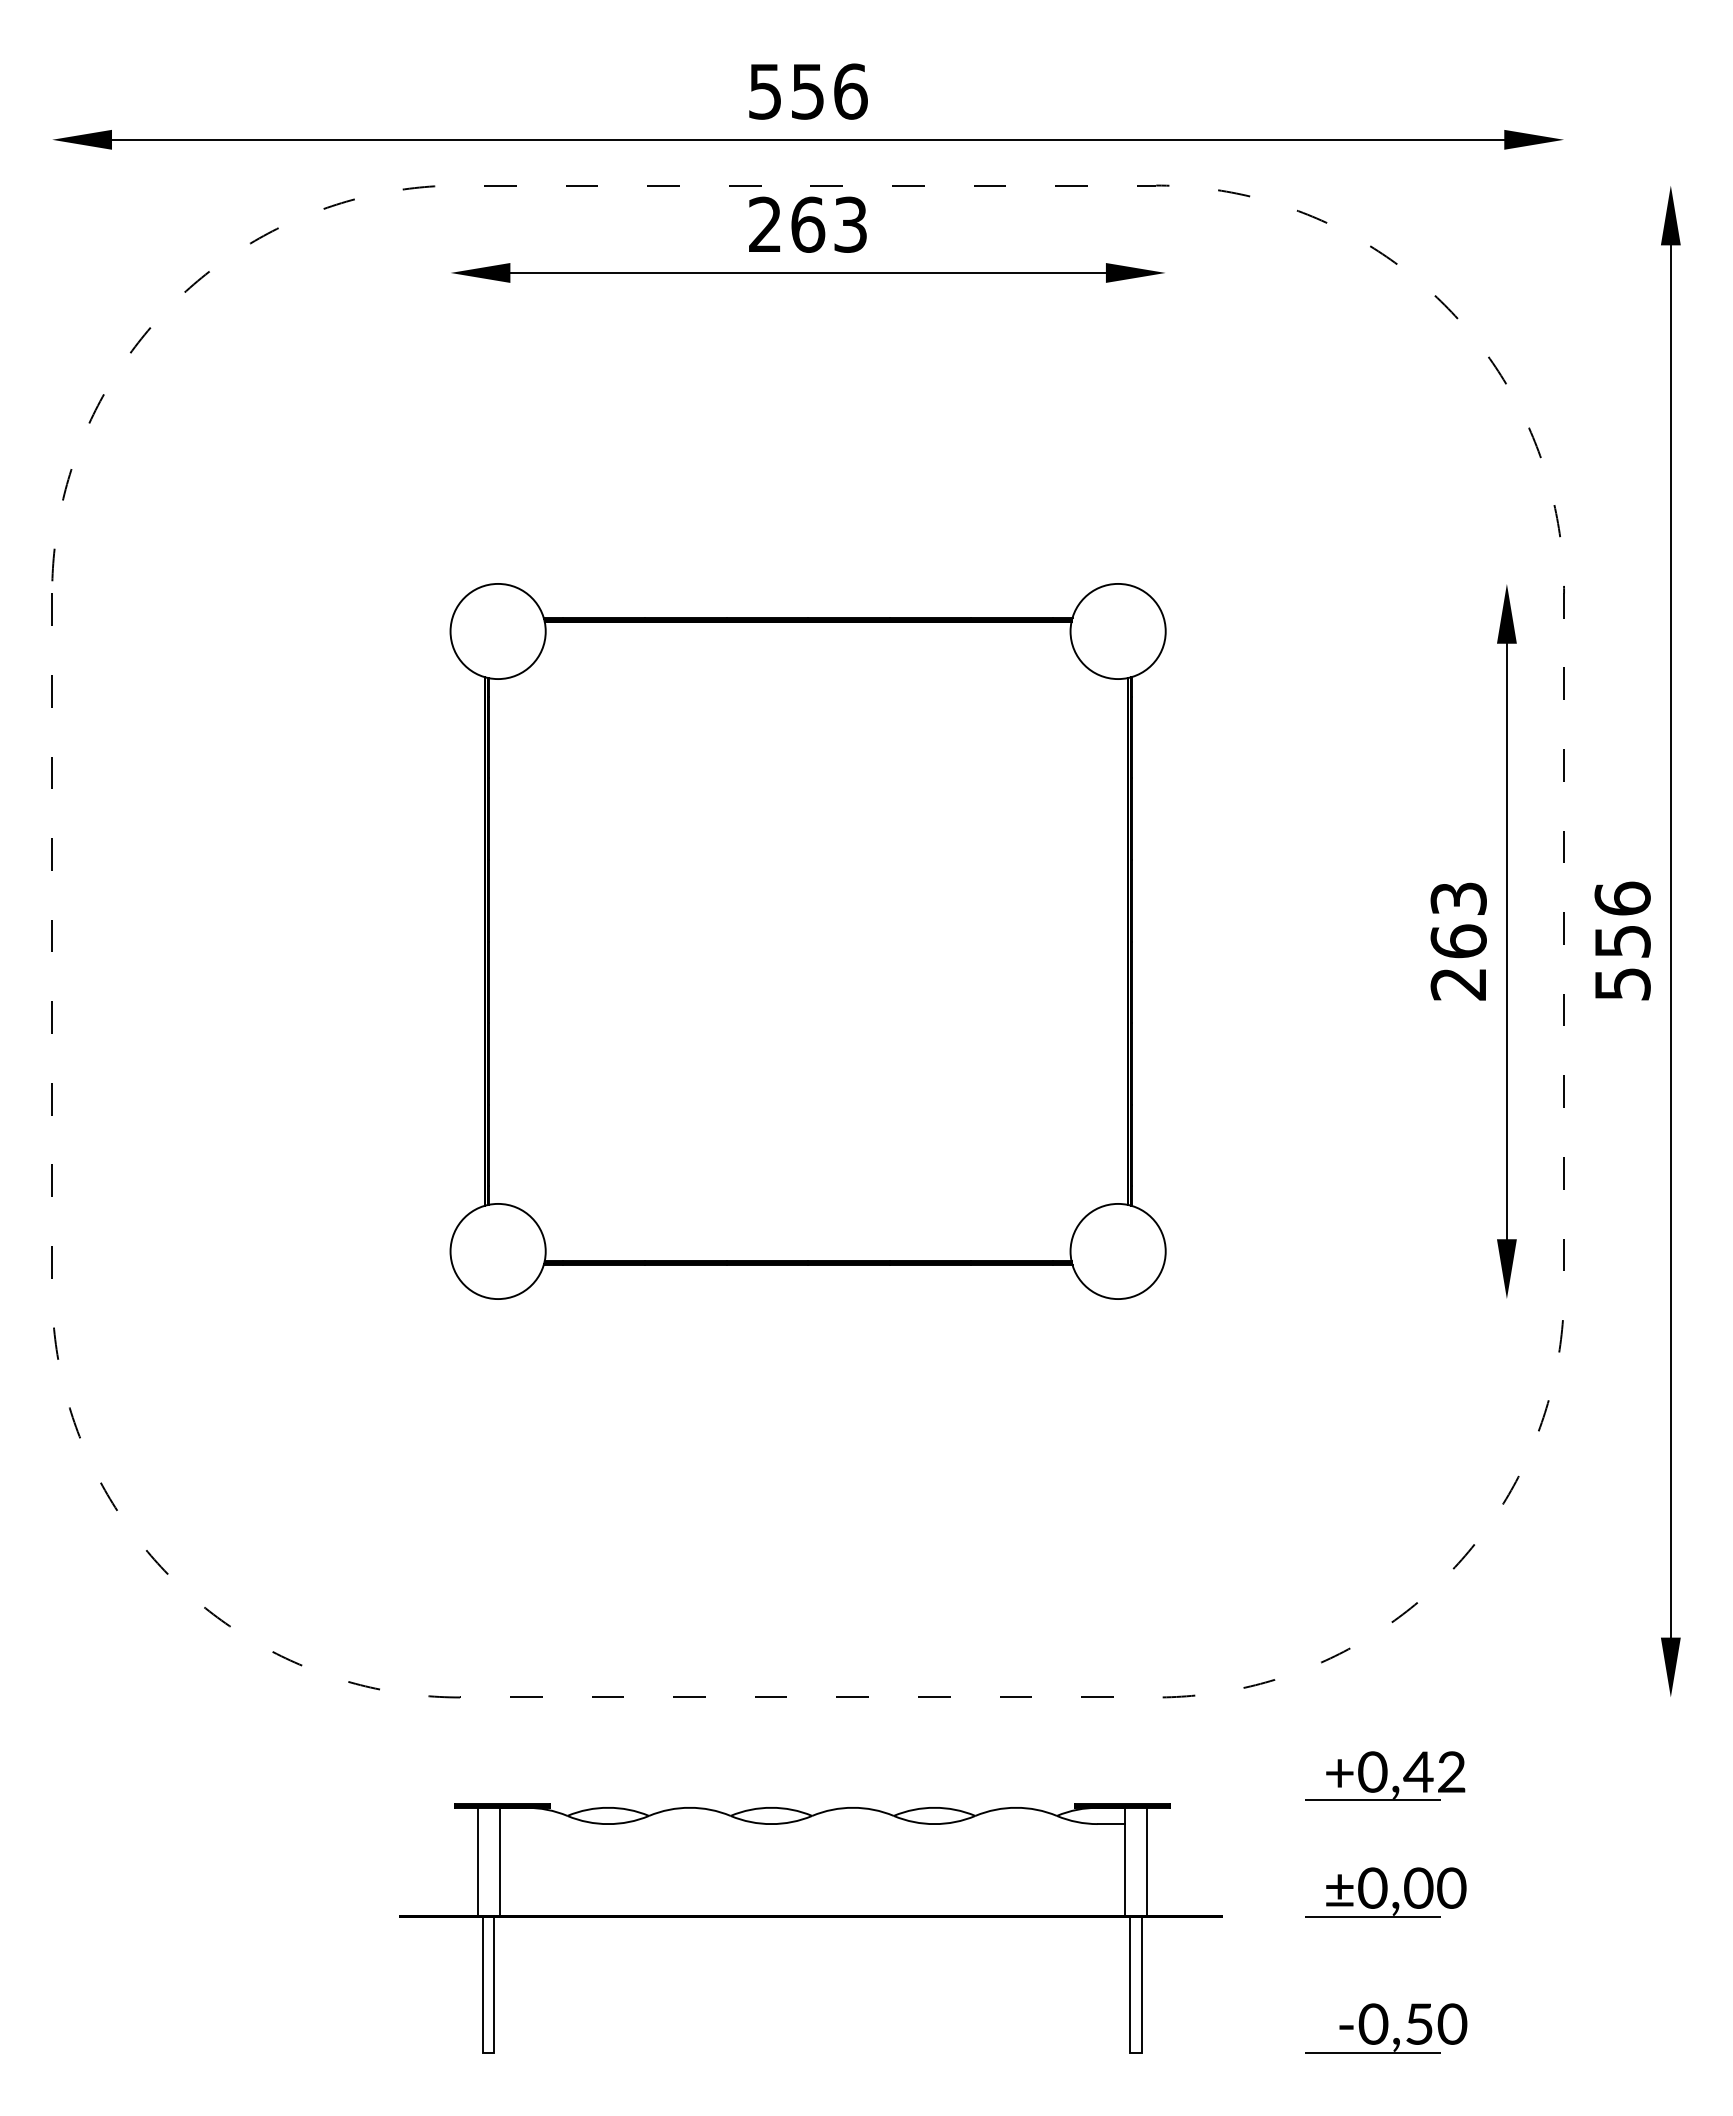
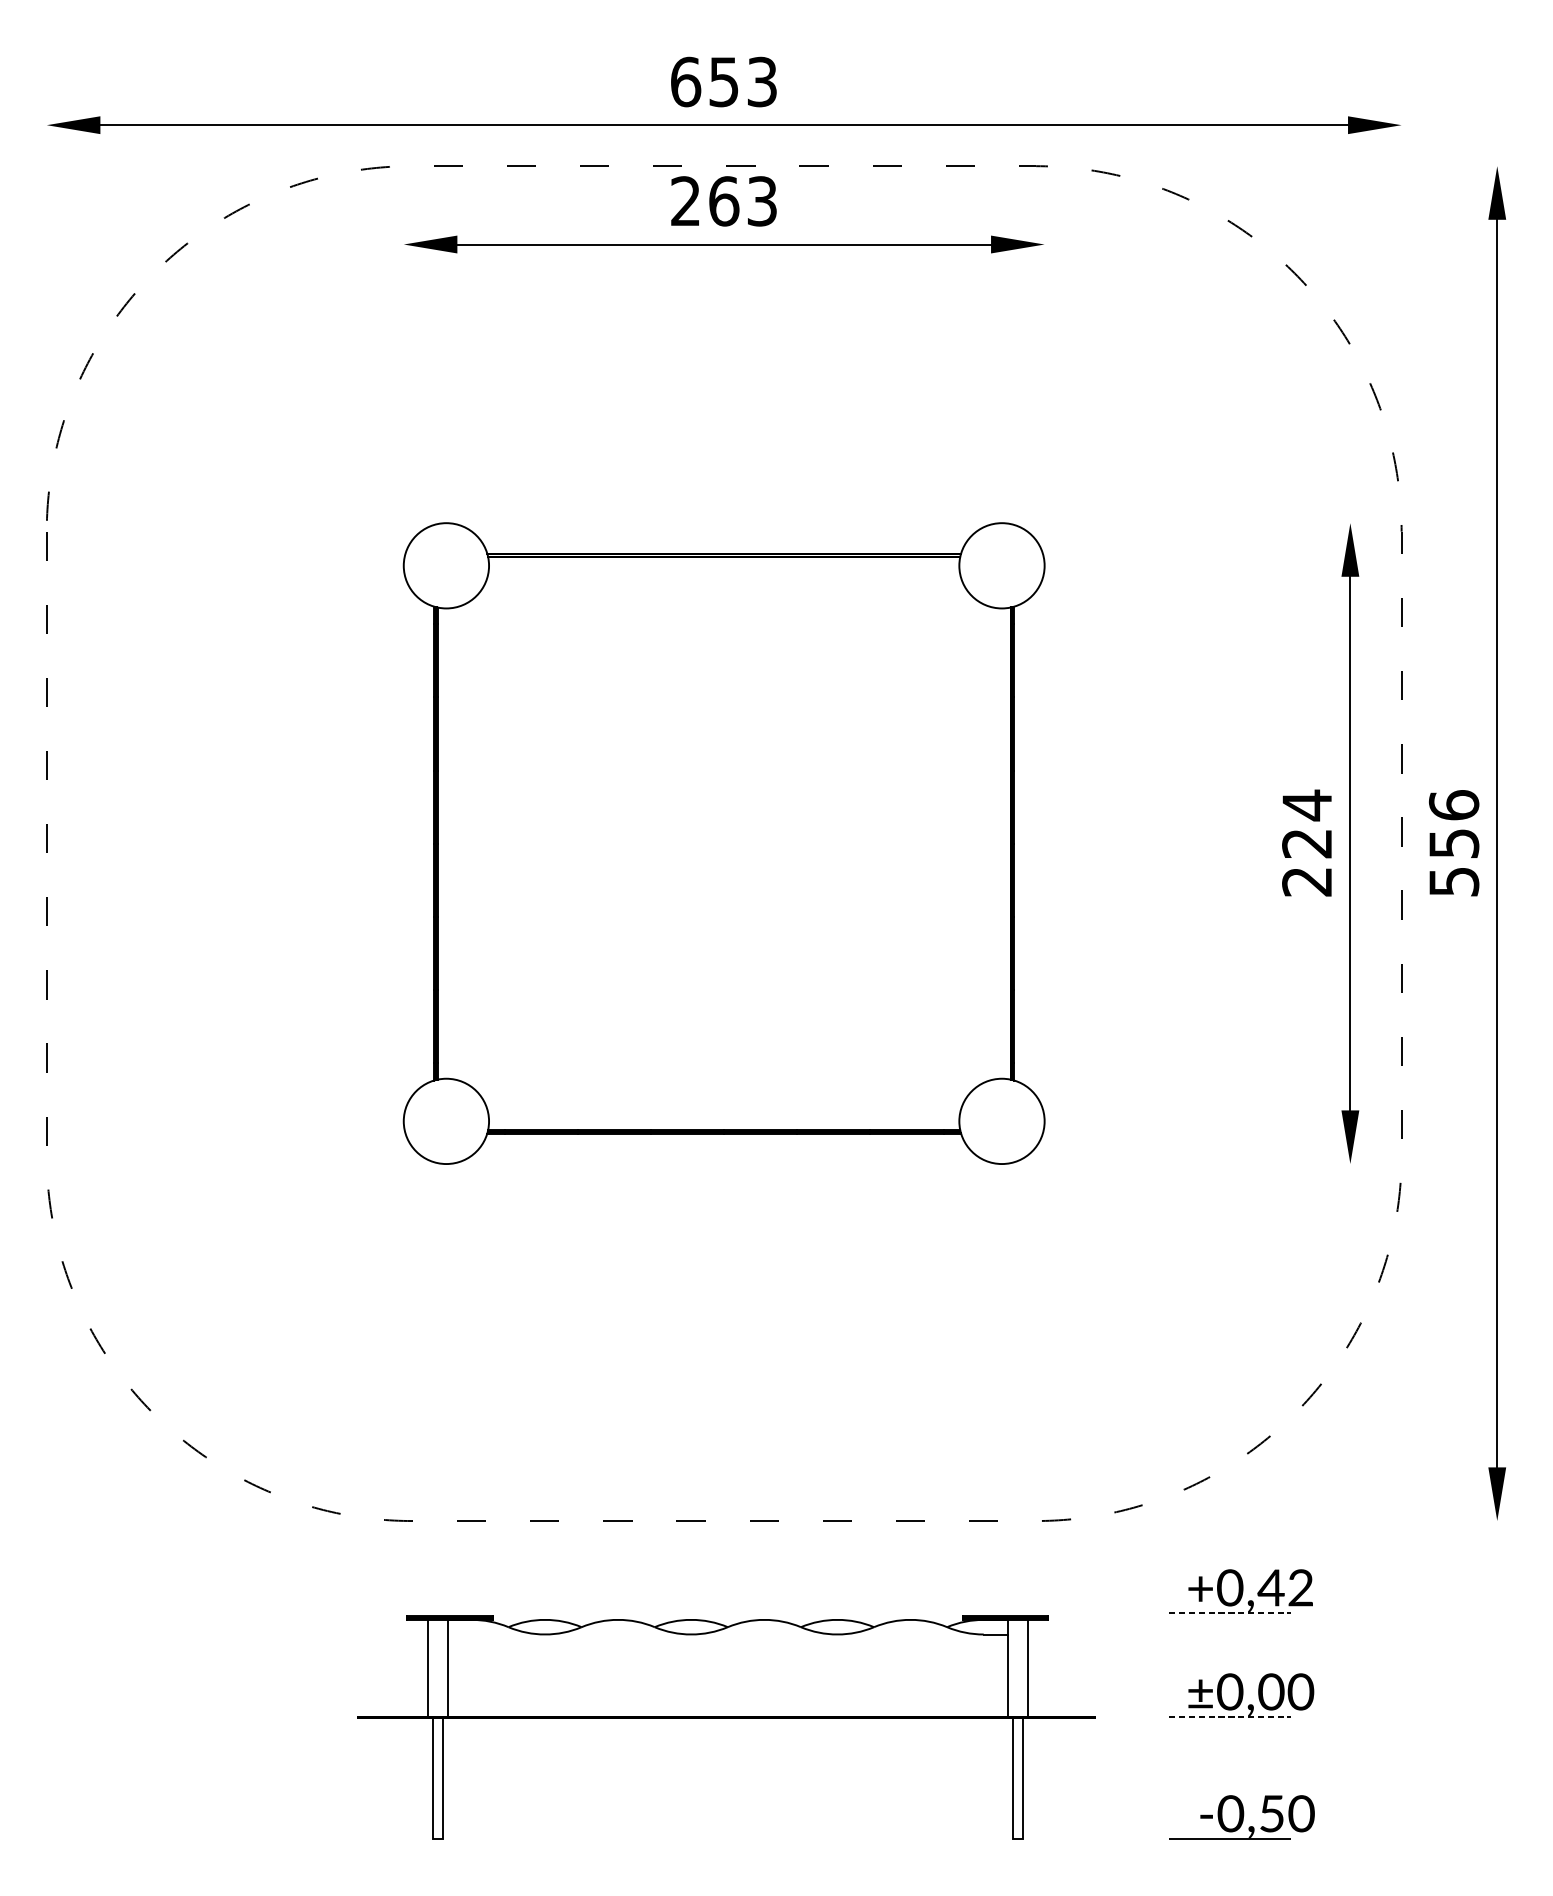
text: (807, 91) -> (723, 81), 556 -> 653
text: (1458, 919) -> (1306, 823), 263 -> 224
line: (1372, 1800) -> (1229, 1613), solid -> dashed
line: (1372, 1916) -> (1229, 1717), solid -> dashed

